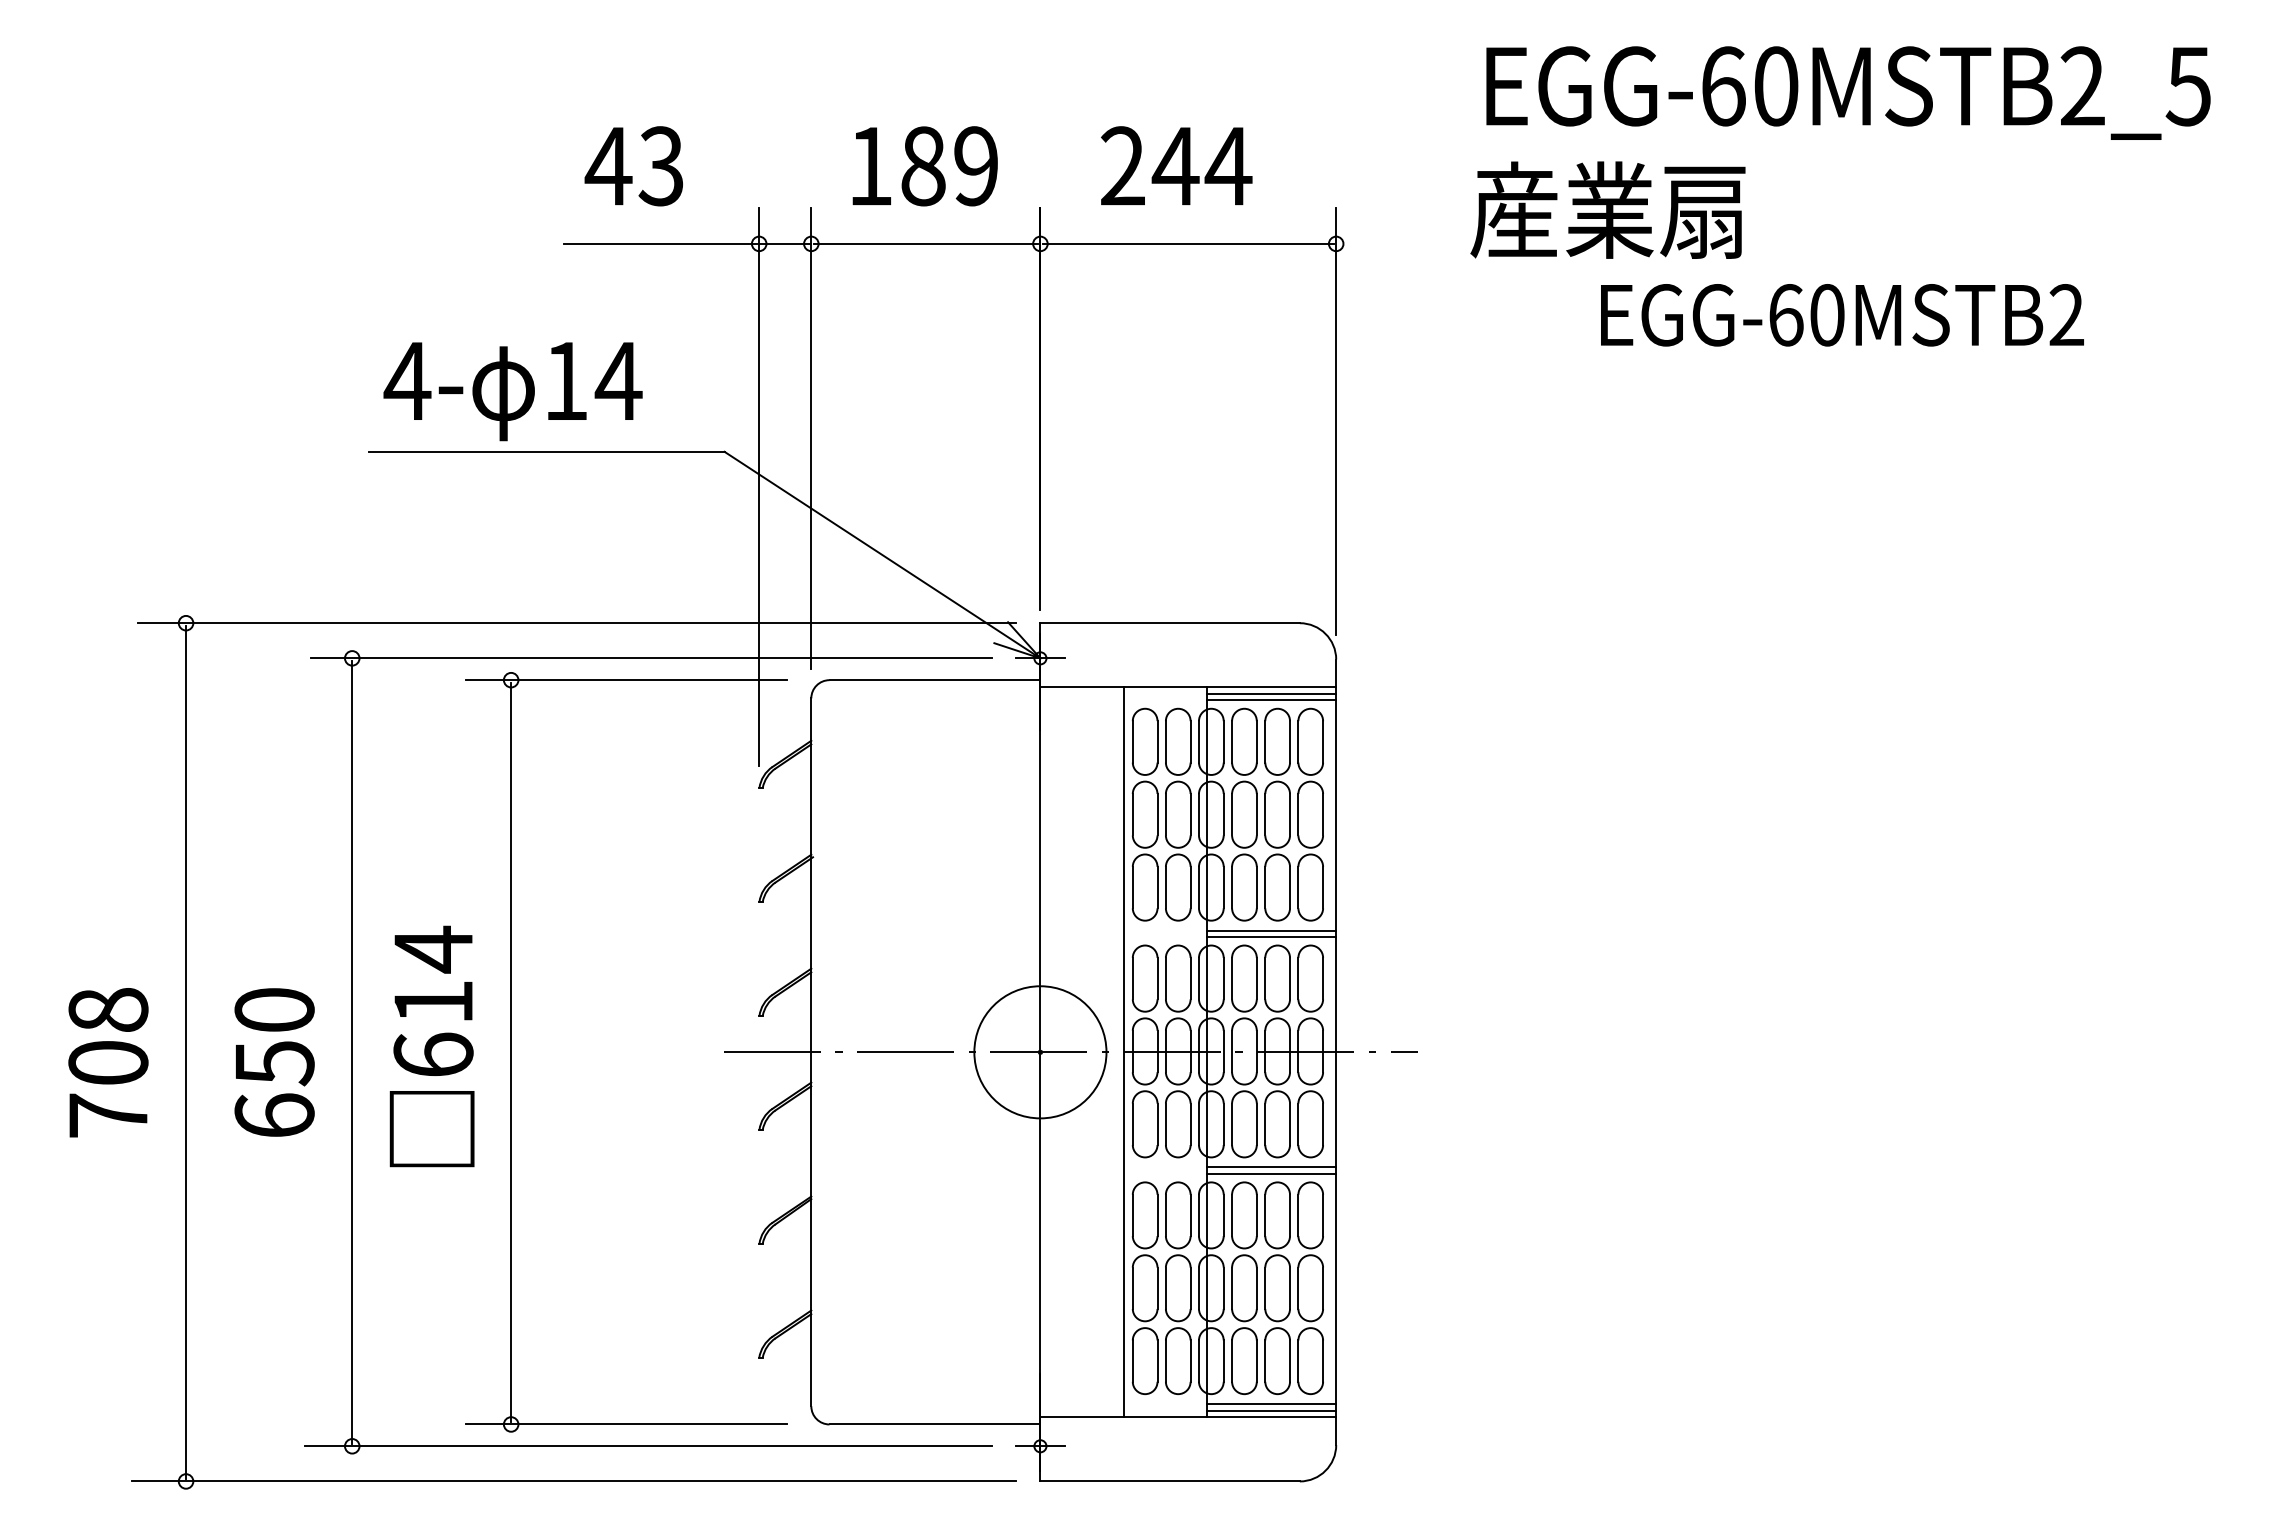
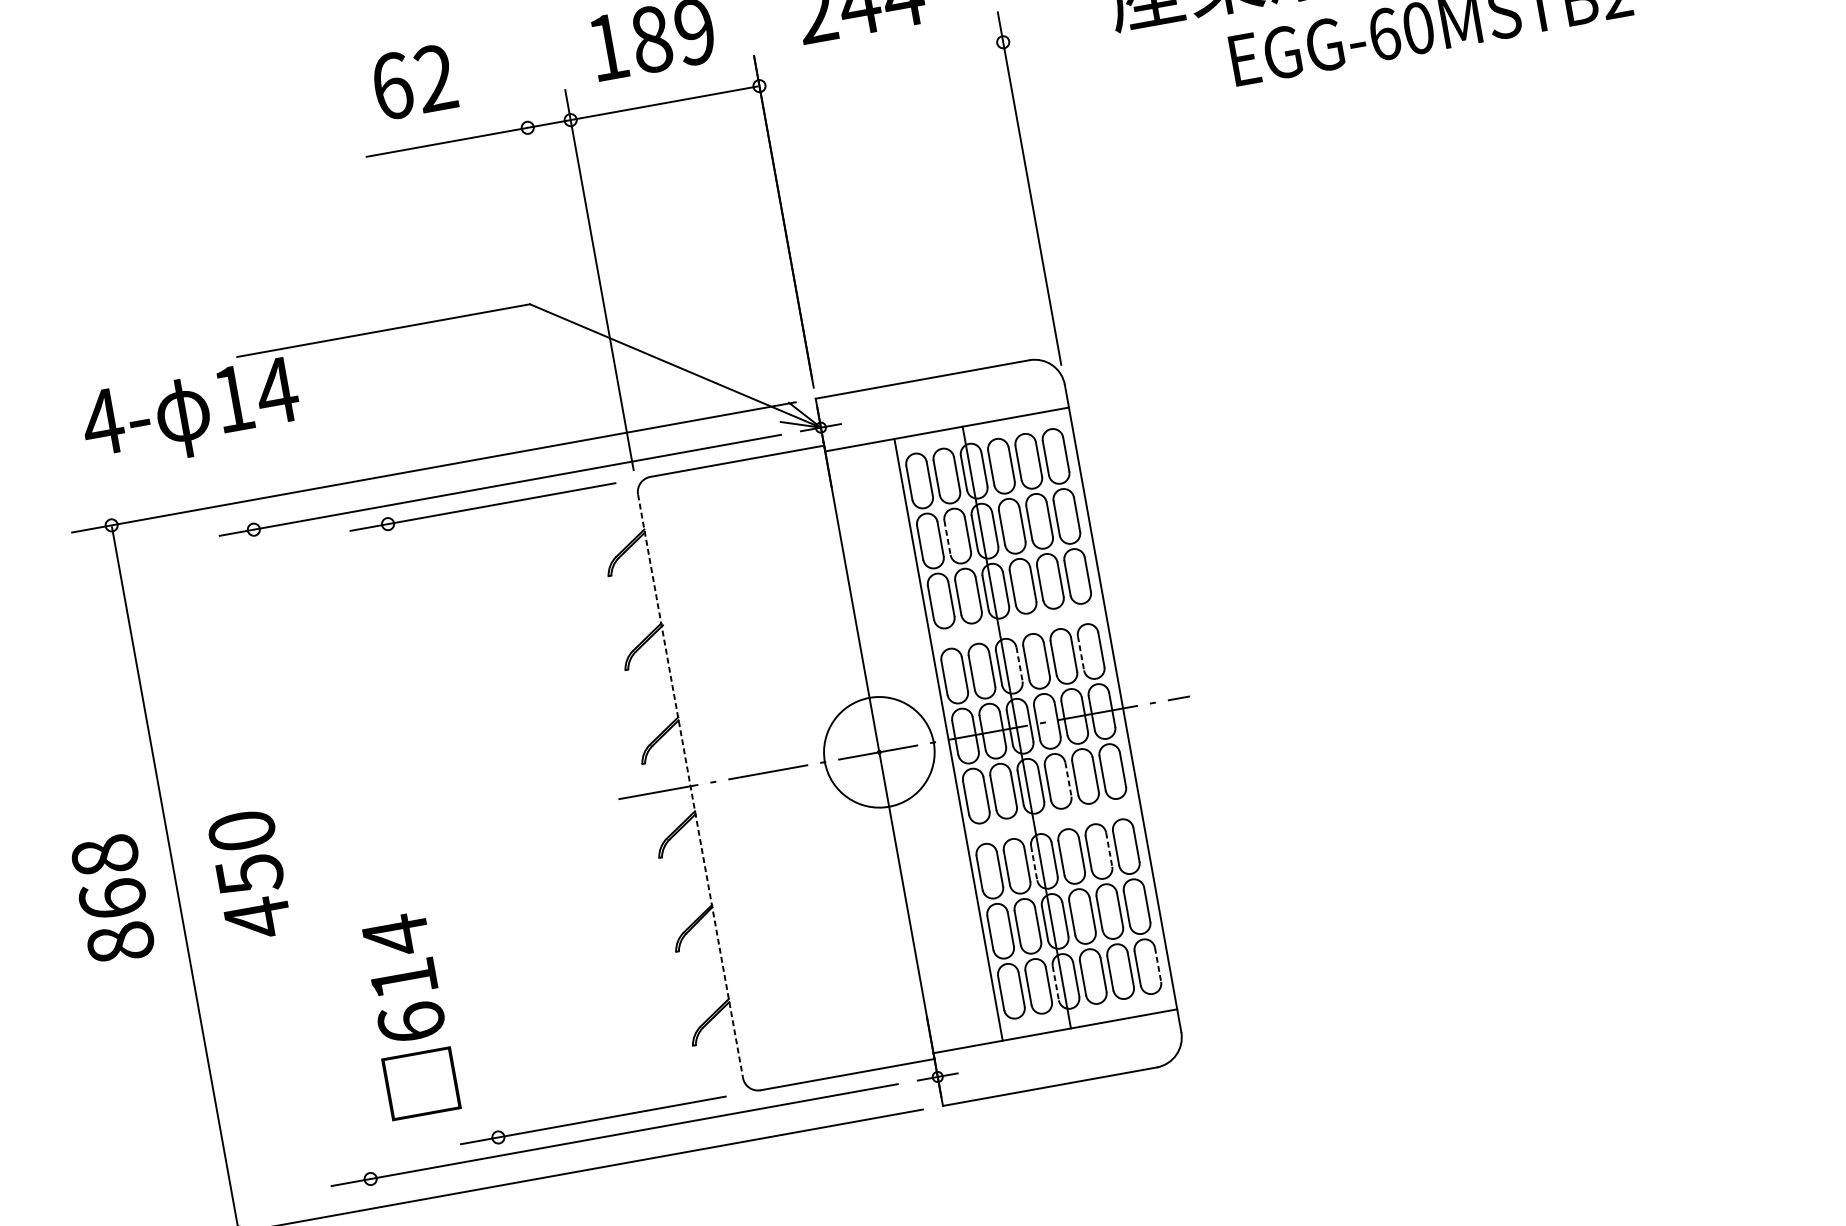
text: (633, 166) -> (412, 82), 43 -> 62
line: (1187, 243) -> (880, 63), removed
text: (512, 391) -> (190, 415), moved
line: (759, 486) -> (563, 327), removed
line: (1271, 693) -> (1016, 422), removed
line: (1271, 700) -> (1017, 428), removed
line: (1165, 814) -> (947, 537), solid -> dashed
line: (1271, 930) -> (1051, 617), removed
line: (1271, 937) -> (1052, 623), removed
line: (1223, 978) -> (1019, 664), solid -> dashed
line: (1298, 978) -> (1081, 653), solid -> dashed
text: (431, 1046) -> (408, 1015), moved
line: (352, 1051) -> (312, 853), removed
line: (511, 1052) -> (443, 830), removed
line: (811, 1052) -> (690, 786), solid -> dashed
text: (108, 1088) -> (116, 920), 708 -> 868
text: (274, 1116) -> (257, 918), 650 -> 450
line: (1256, 1124) -> (1068, 779), solid -> dashed
line: (1271, 1167) -> (1086, 812), removed
line: (1271, 1174) -> (1087, 818), removed
line: (1198, 1215) -> (1033, 863), solid -> dashed
line: (1290, 1215) -> (1109, 849), solid -> dashed
line: (1198, 1361) -> (1055, 983), solid -> dashed
line: (1323, 1361) -> (1158, 965), solid -> dashed
line: (1271, 1404) -> (1121, 1008), removed
line: (1271, 1410) -> (1122, 1013), removed

